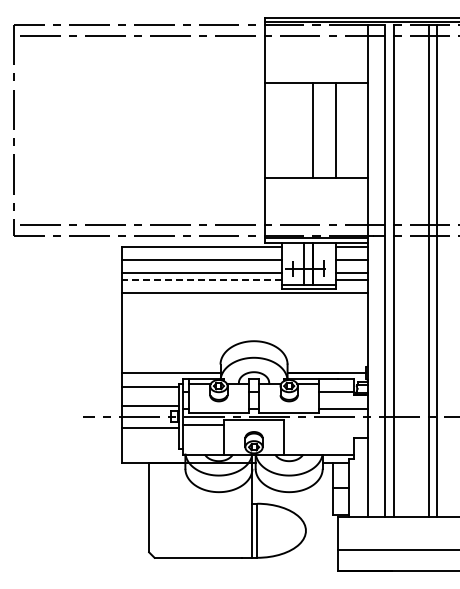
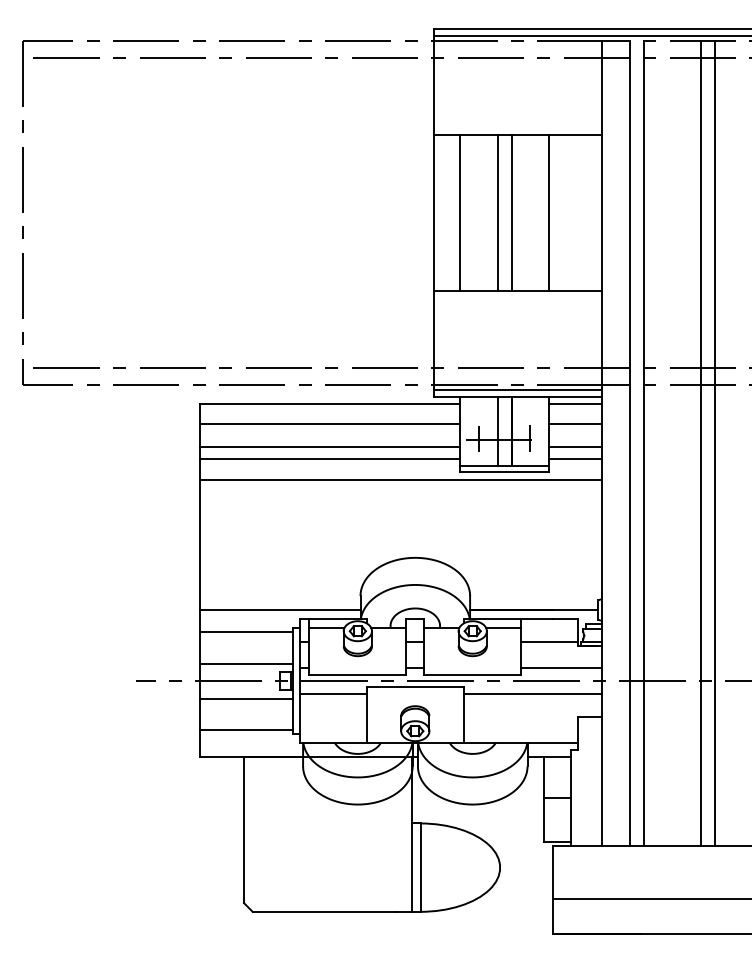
line: (281, 129) -> (460, 211), added
line: (304, 129) -> (497, 211), added
line: (201, 280) -> (329, 458), dashed -> solid
line: (325, 424) -> (532, 693), added
line: (150, 446) -> (246, 729), added

